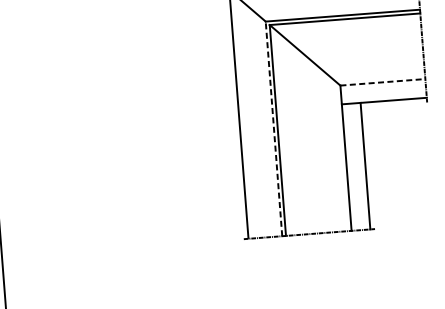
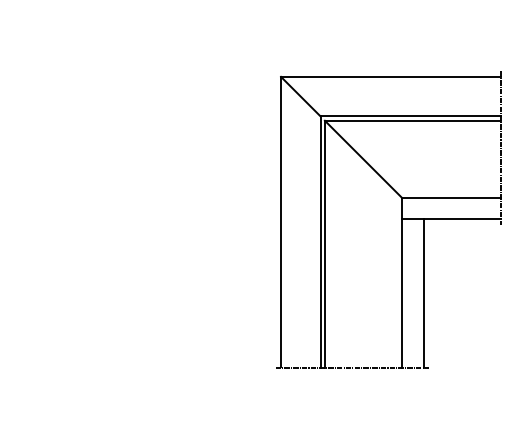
line: (383, 82) -> (451, 197), dashed -> solid
line: (273, 128) -> (320, 241), dashed -> solid

